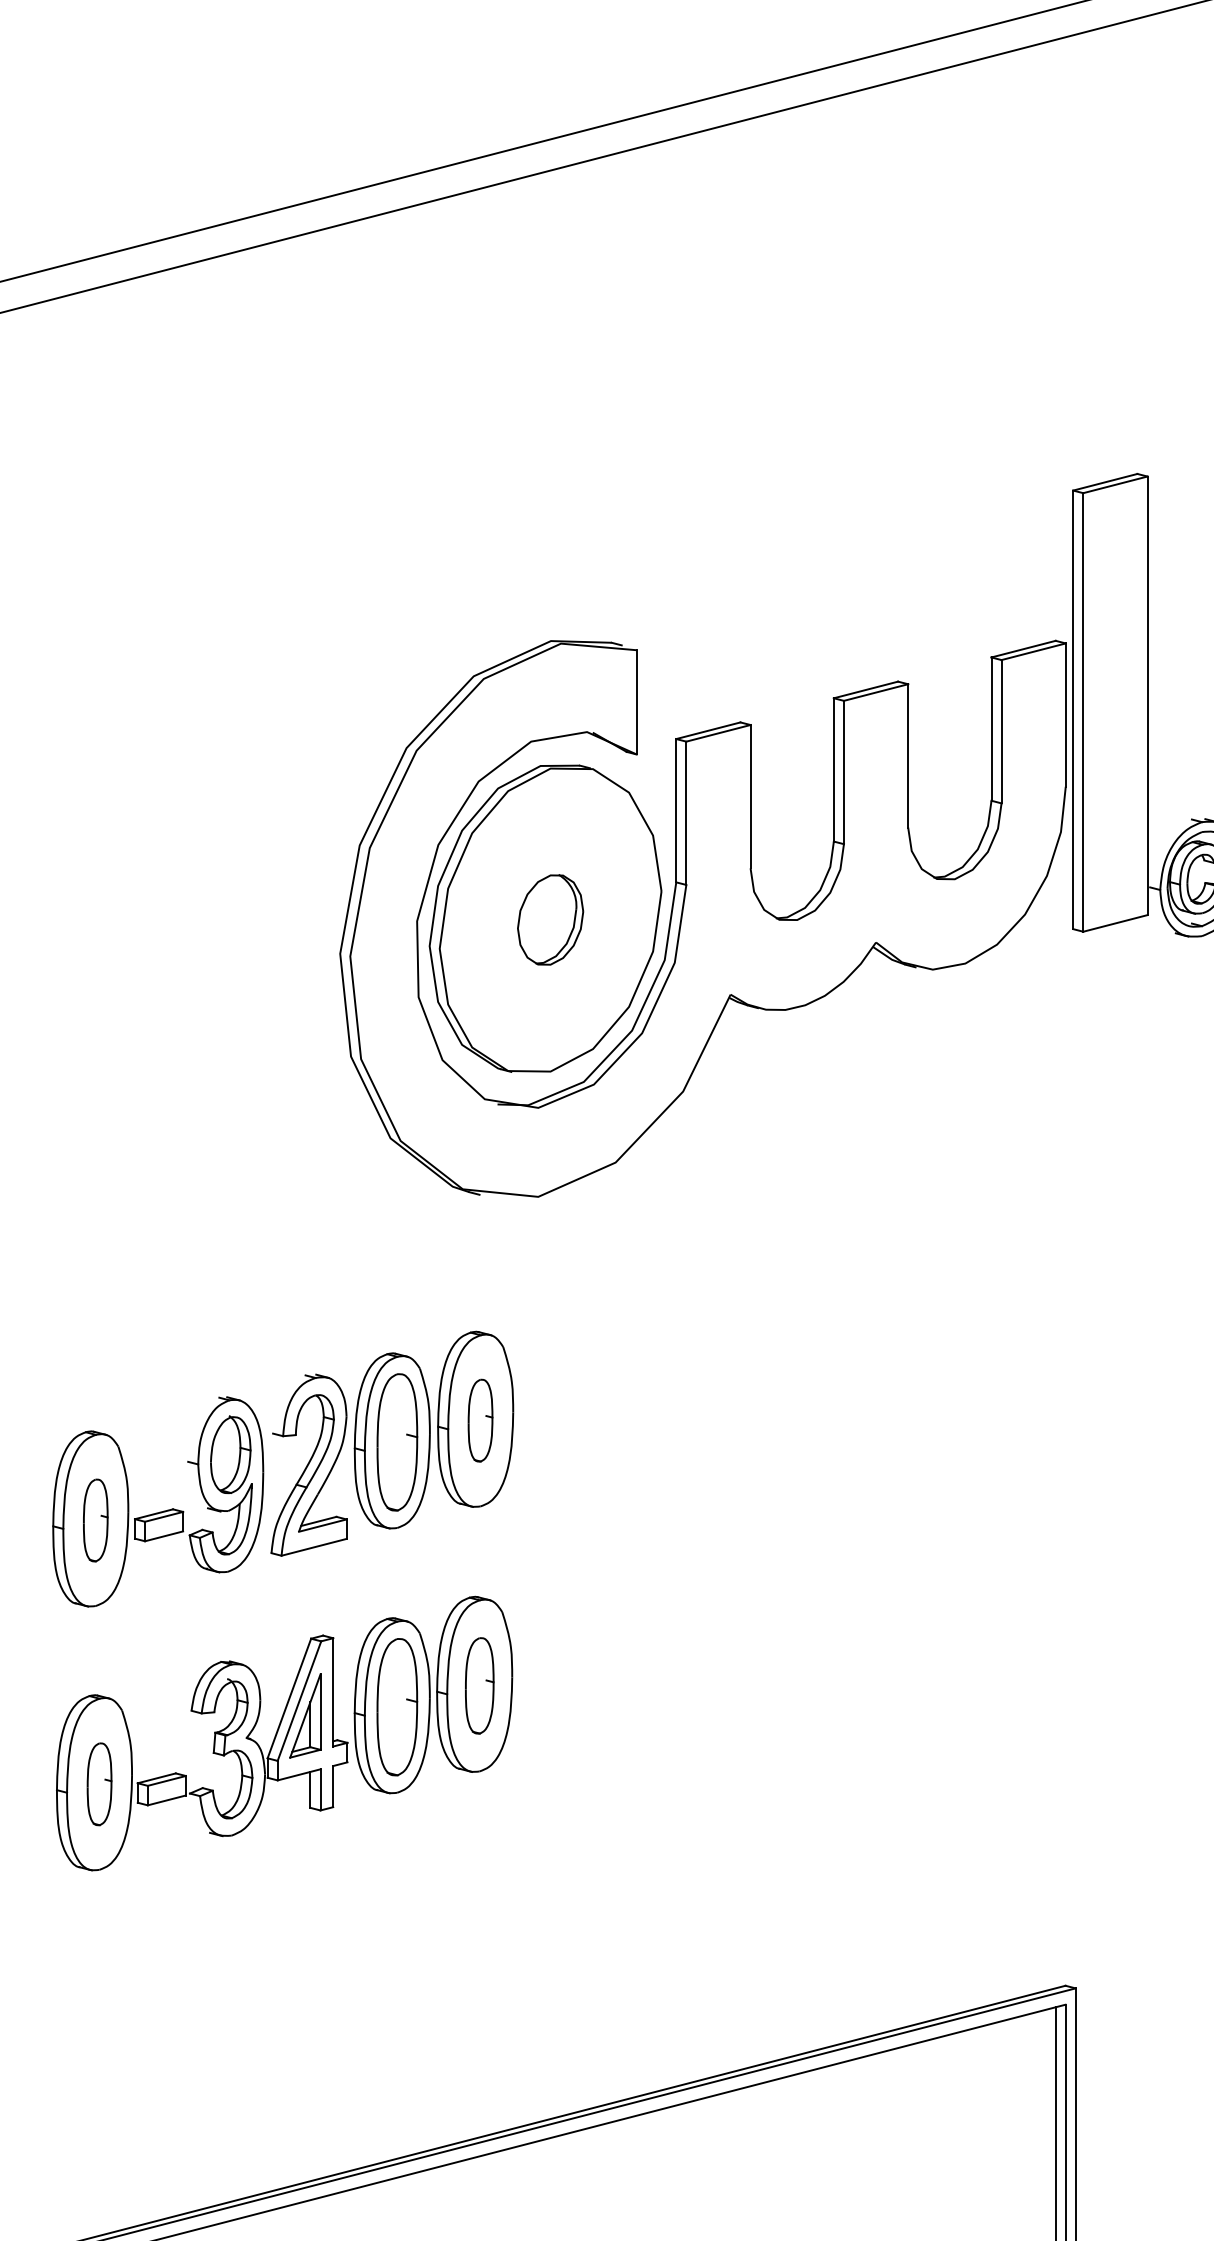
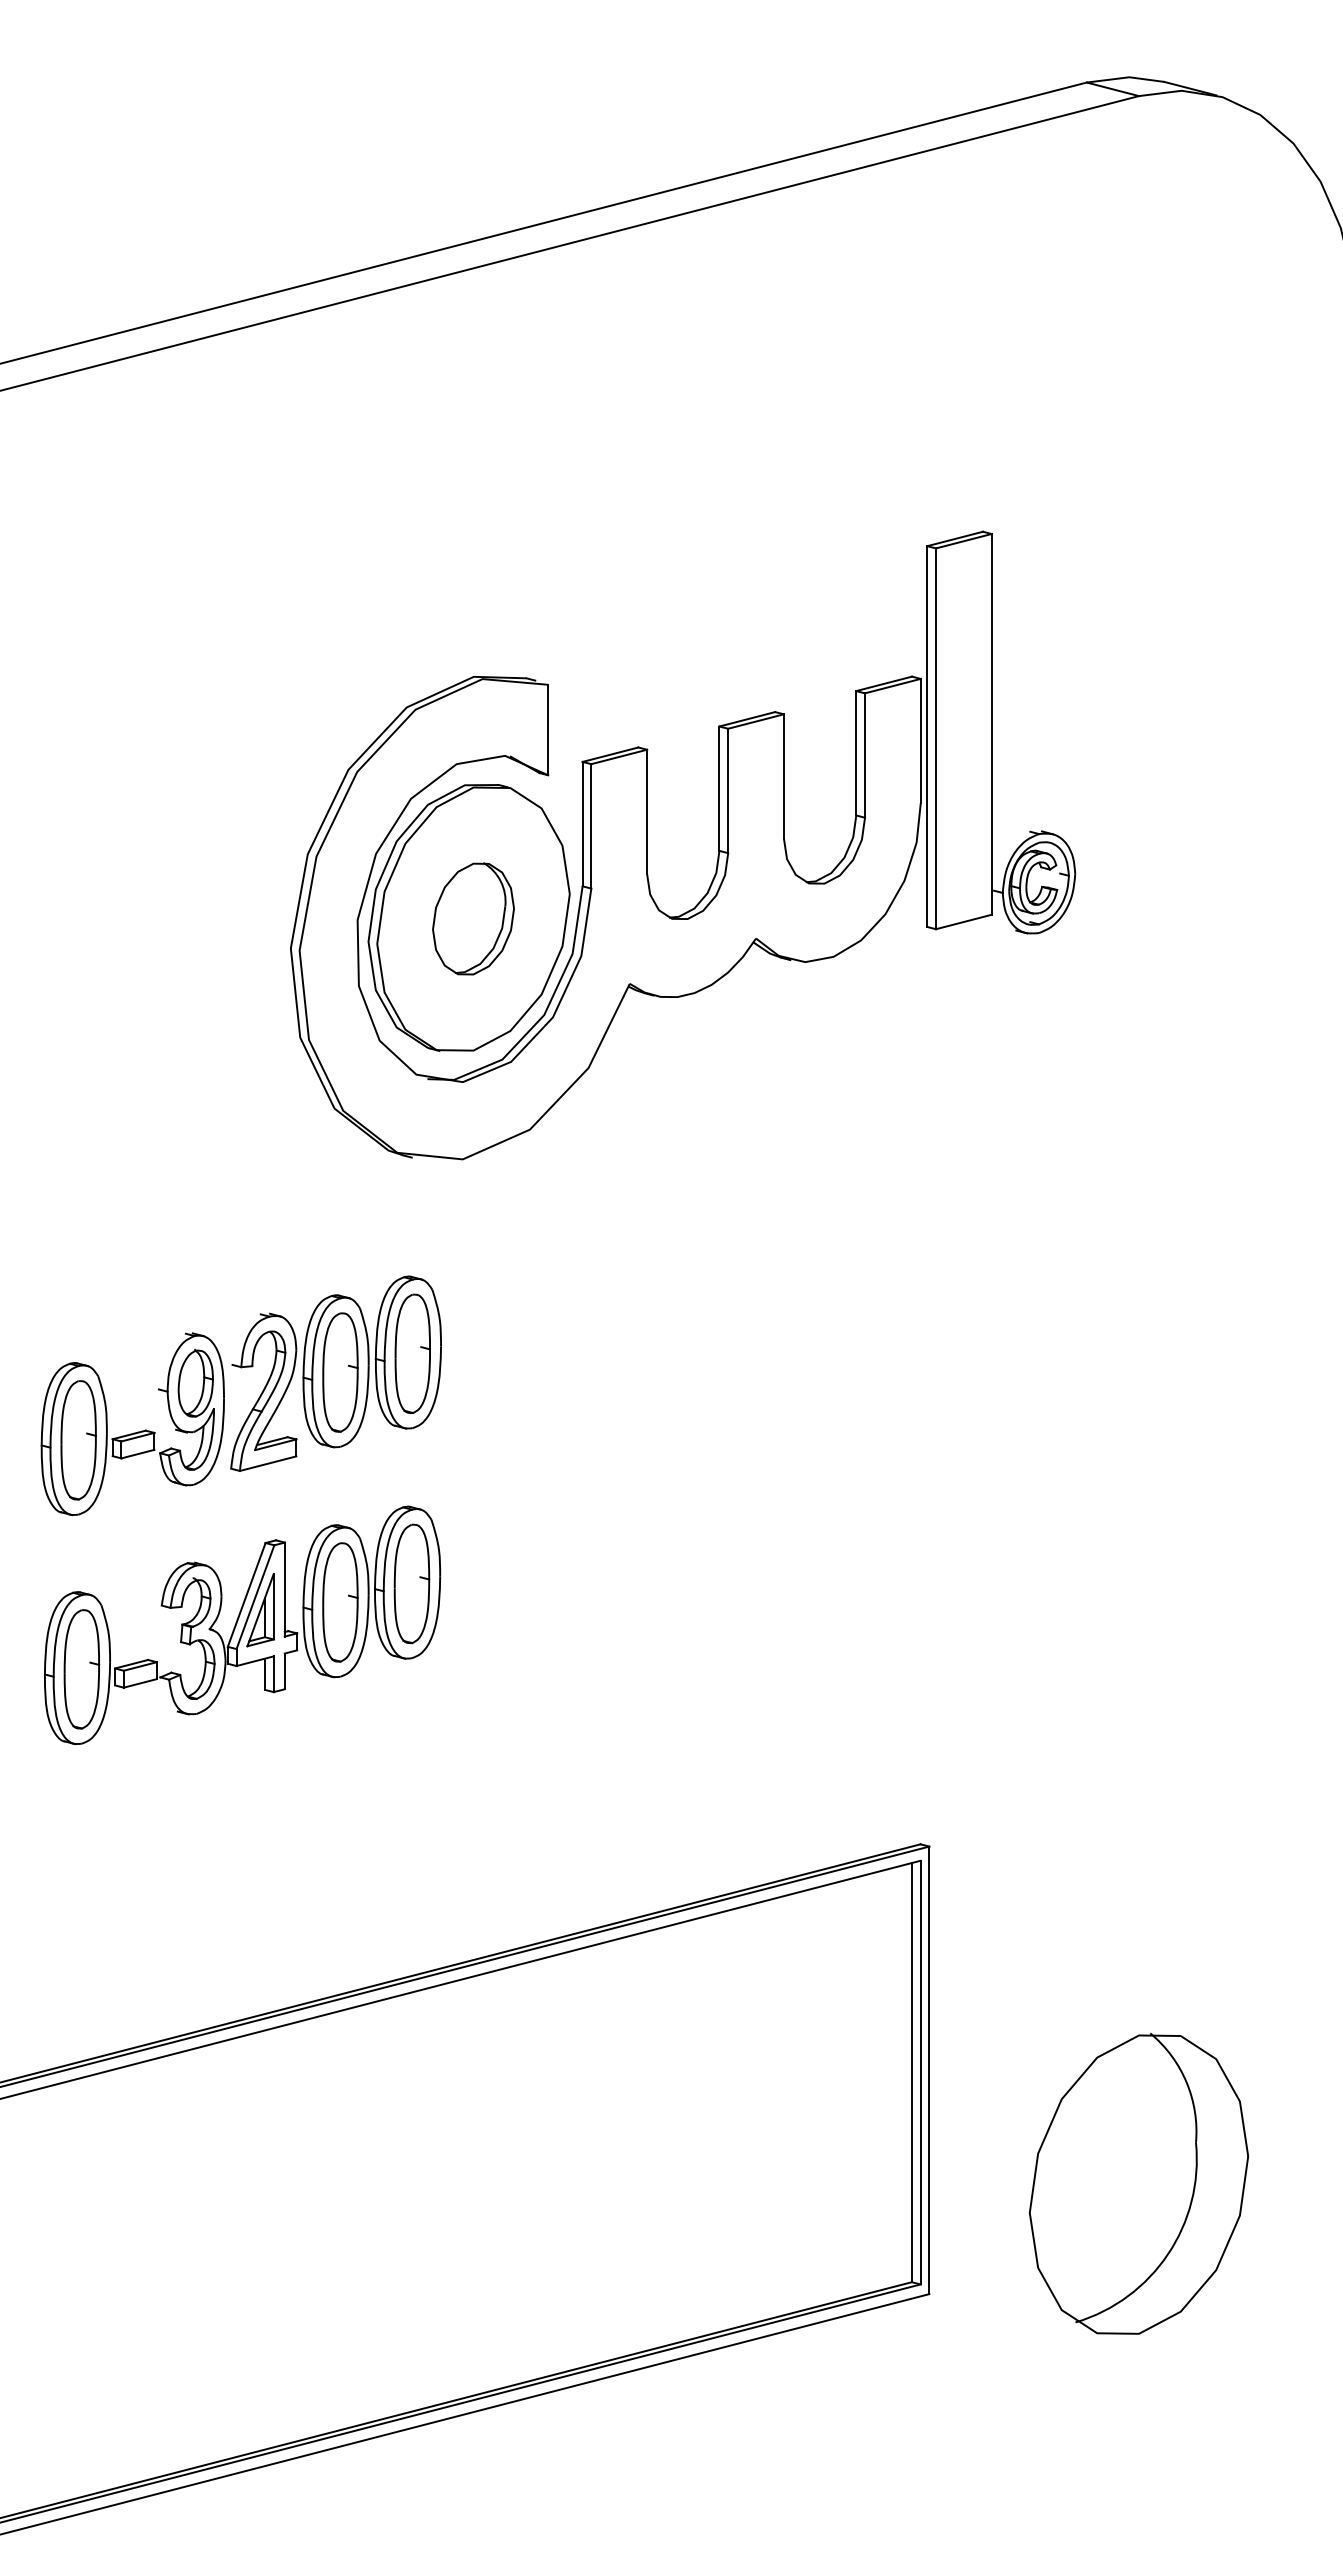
part: (550, 919) -> (473, 918), size x1.43
part: (480, 1420) -> (412, 1353), size x1.67
part: (95, 1520) -> (78, 1440), size x1.67
part: (479, 1685) -> (411, 1583), size x1.43
part: (99, 1784) -> (81, 1669), size x1.67

